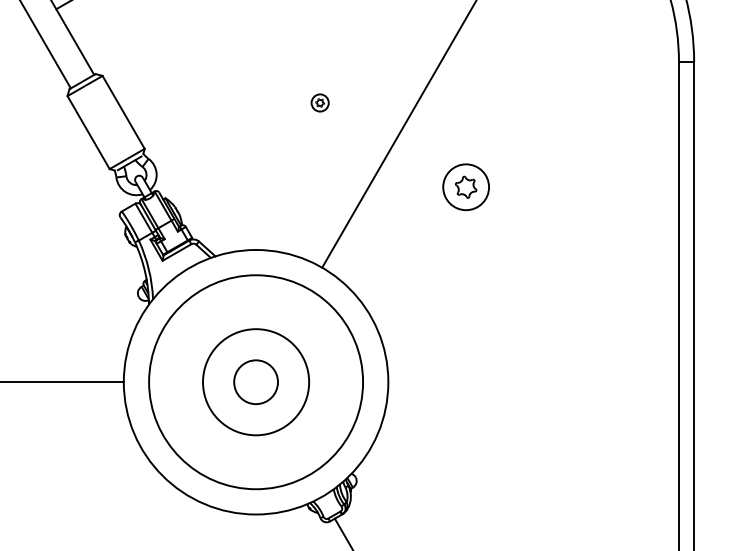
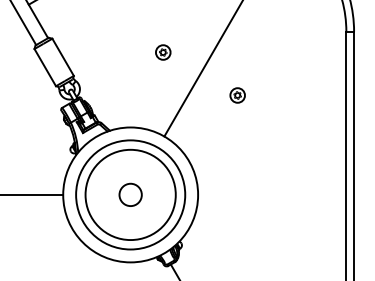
part: (320, 102) -> (163, 52), size x1.67
part: (465, 187) -> (237, 95), size x0.62
circle: (255, 381) -> (130, 194), size x1.67

